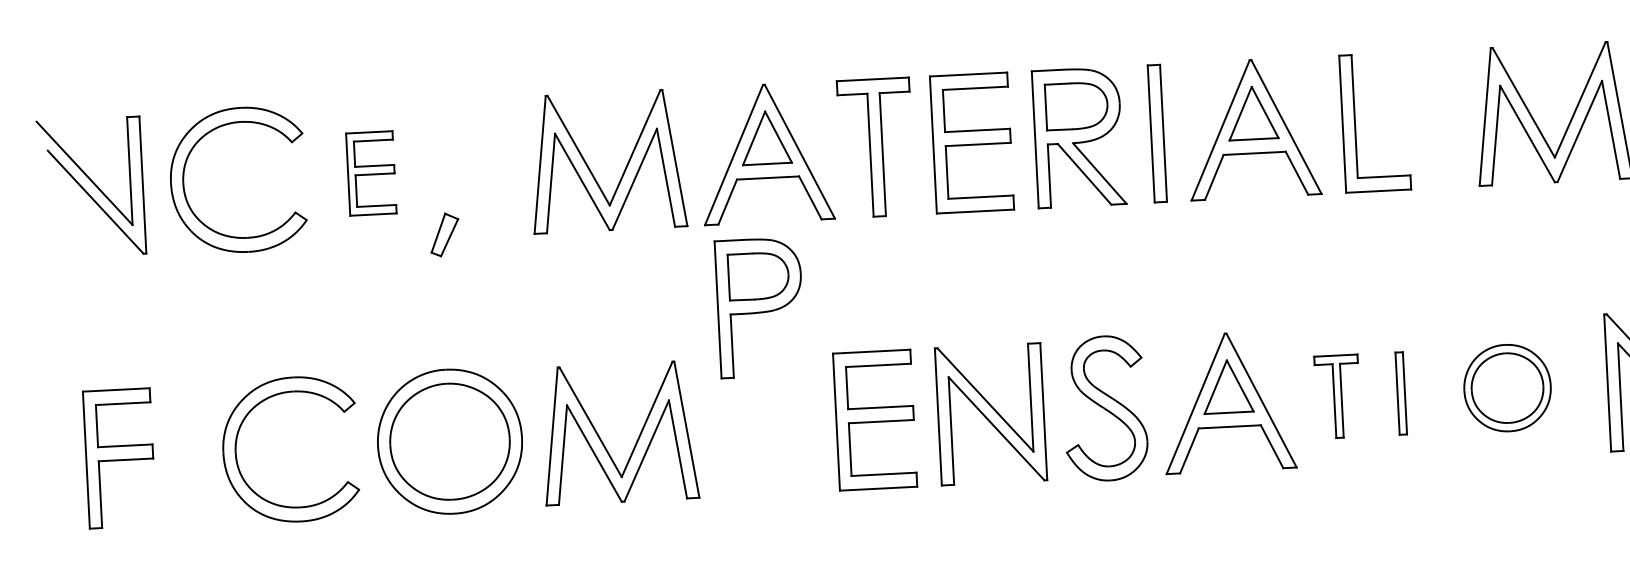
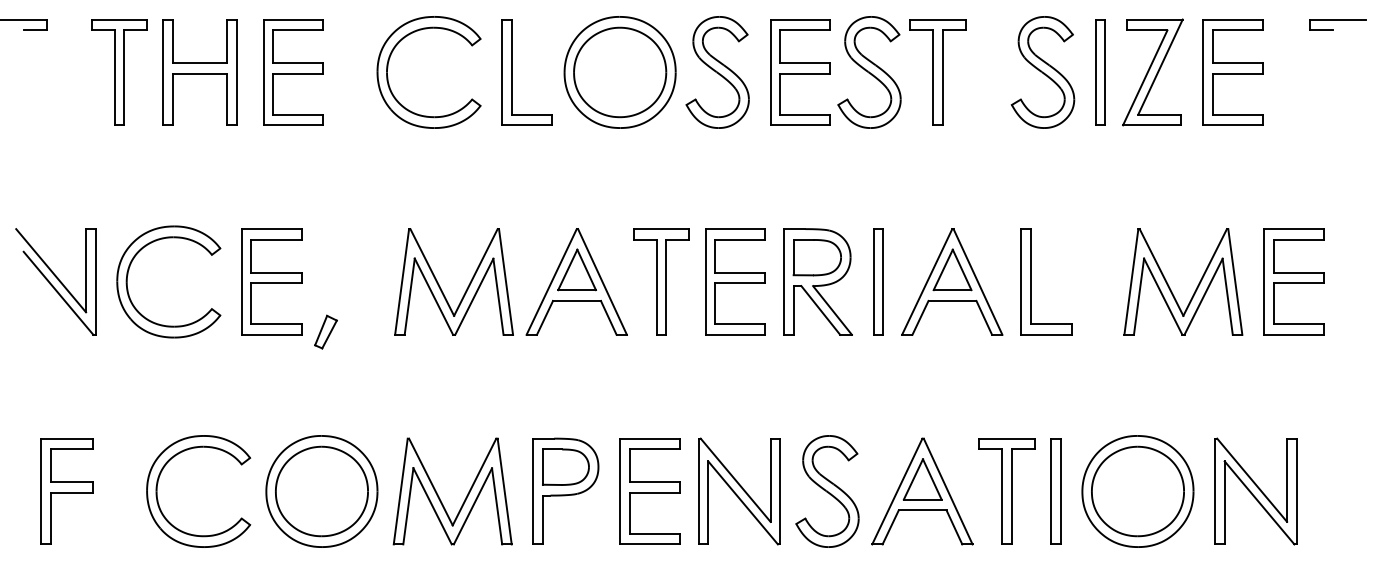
part: (370, 172) -> (271, 281), size x1.67
part: (759, 306) -> (565, 490), moved
part: (1506, 388) -> (1137, 491), size x1.67
part: (1400, 393) -> (1055, 491), size x1.67
part: (1337, 396) -> (1006, 491), size x1.67

